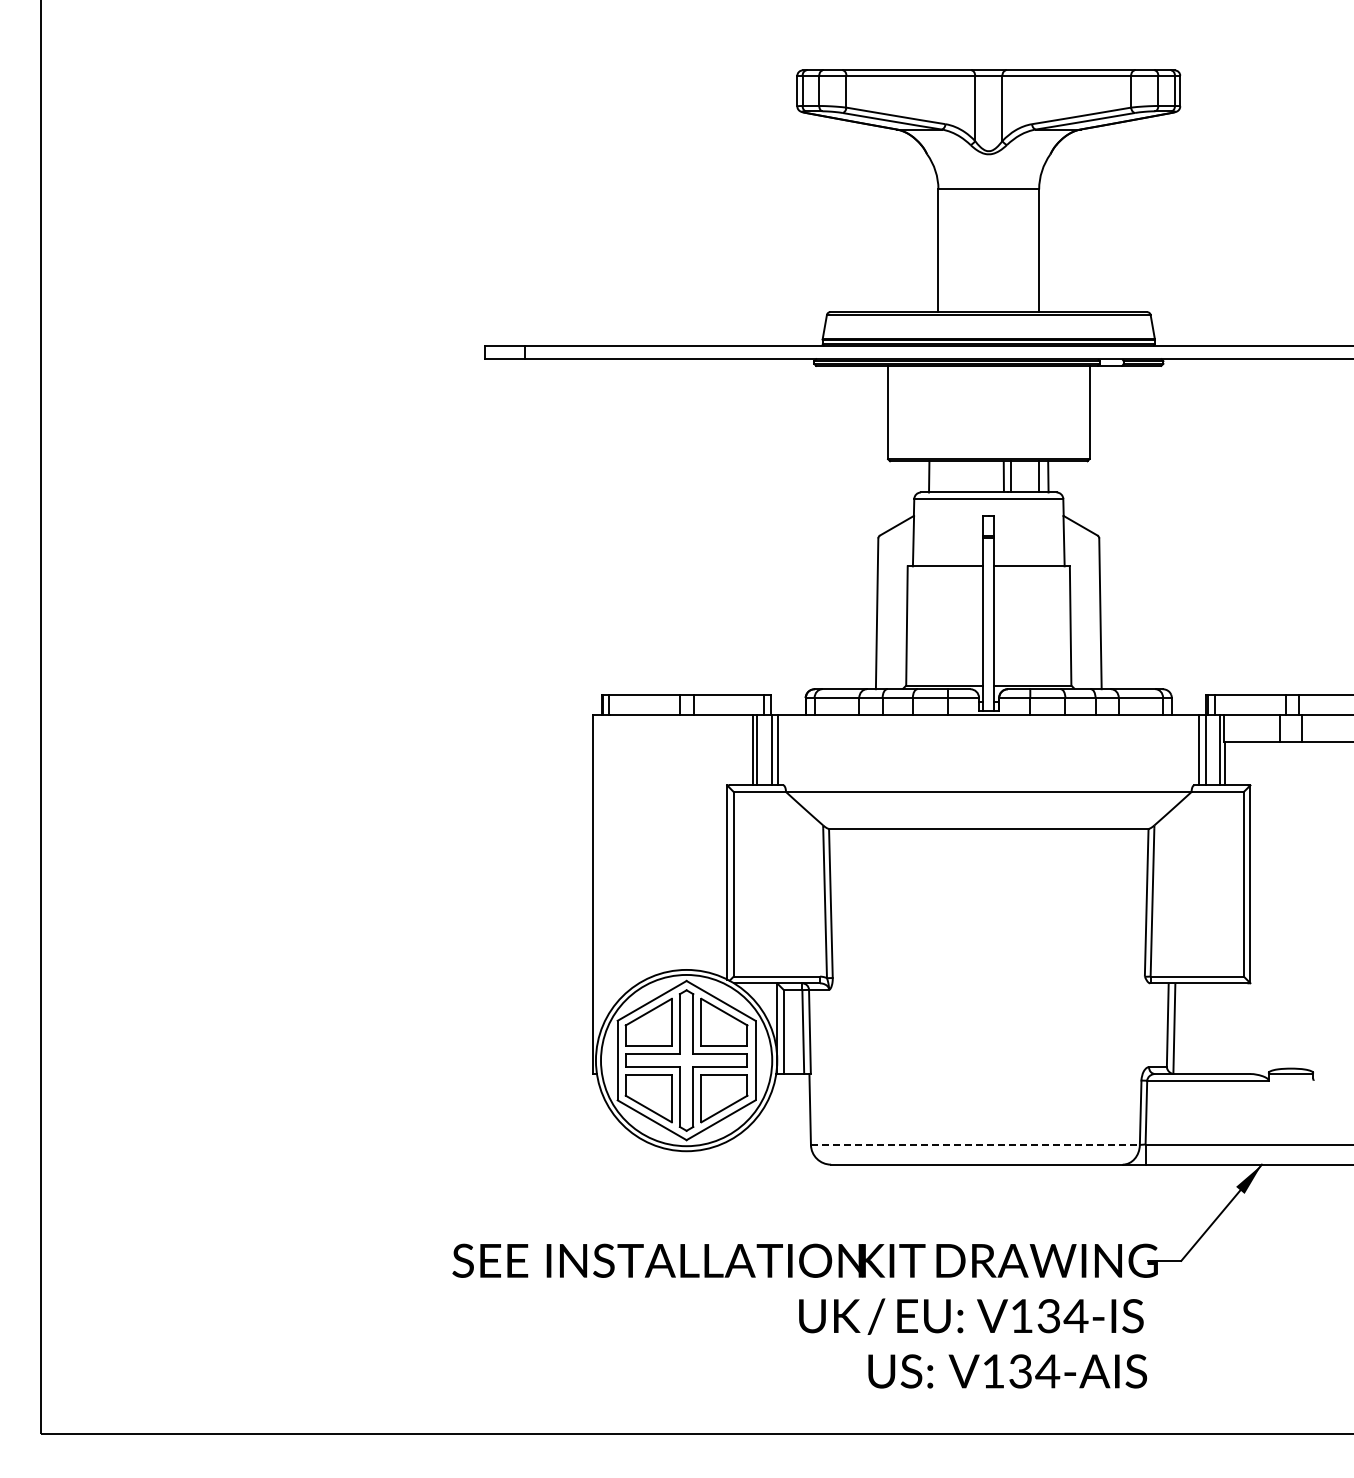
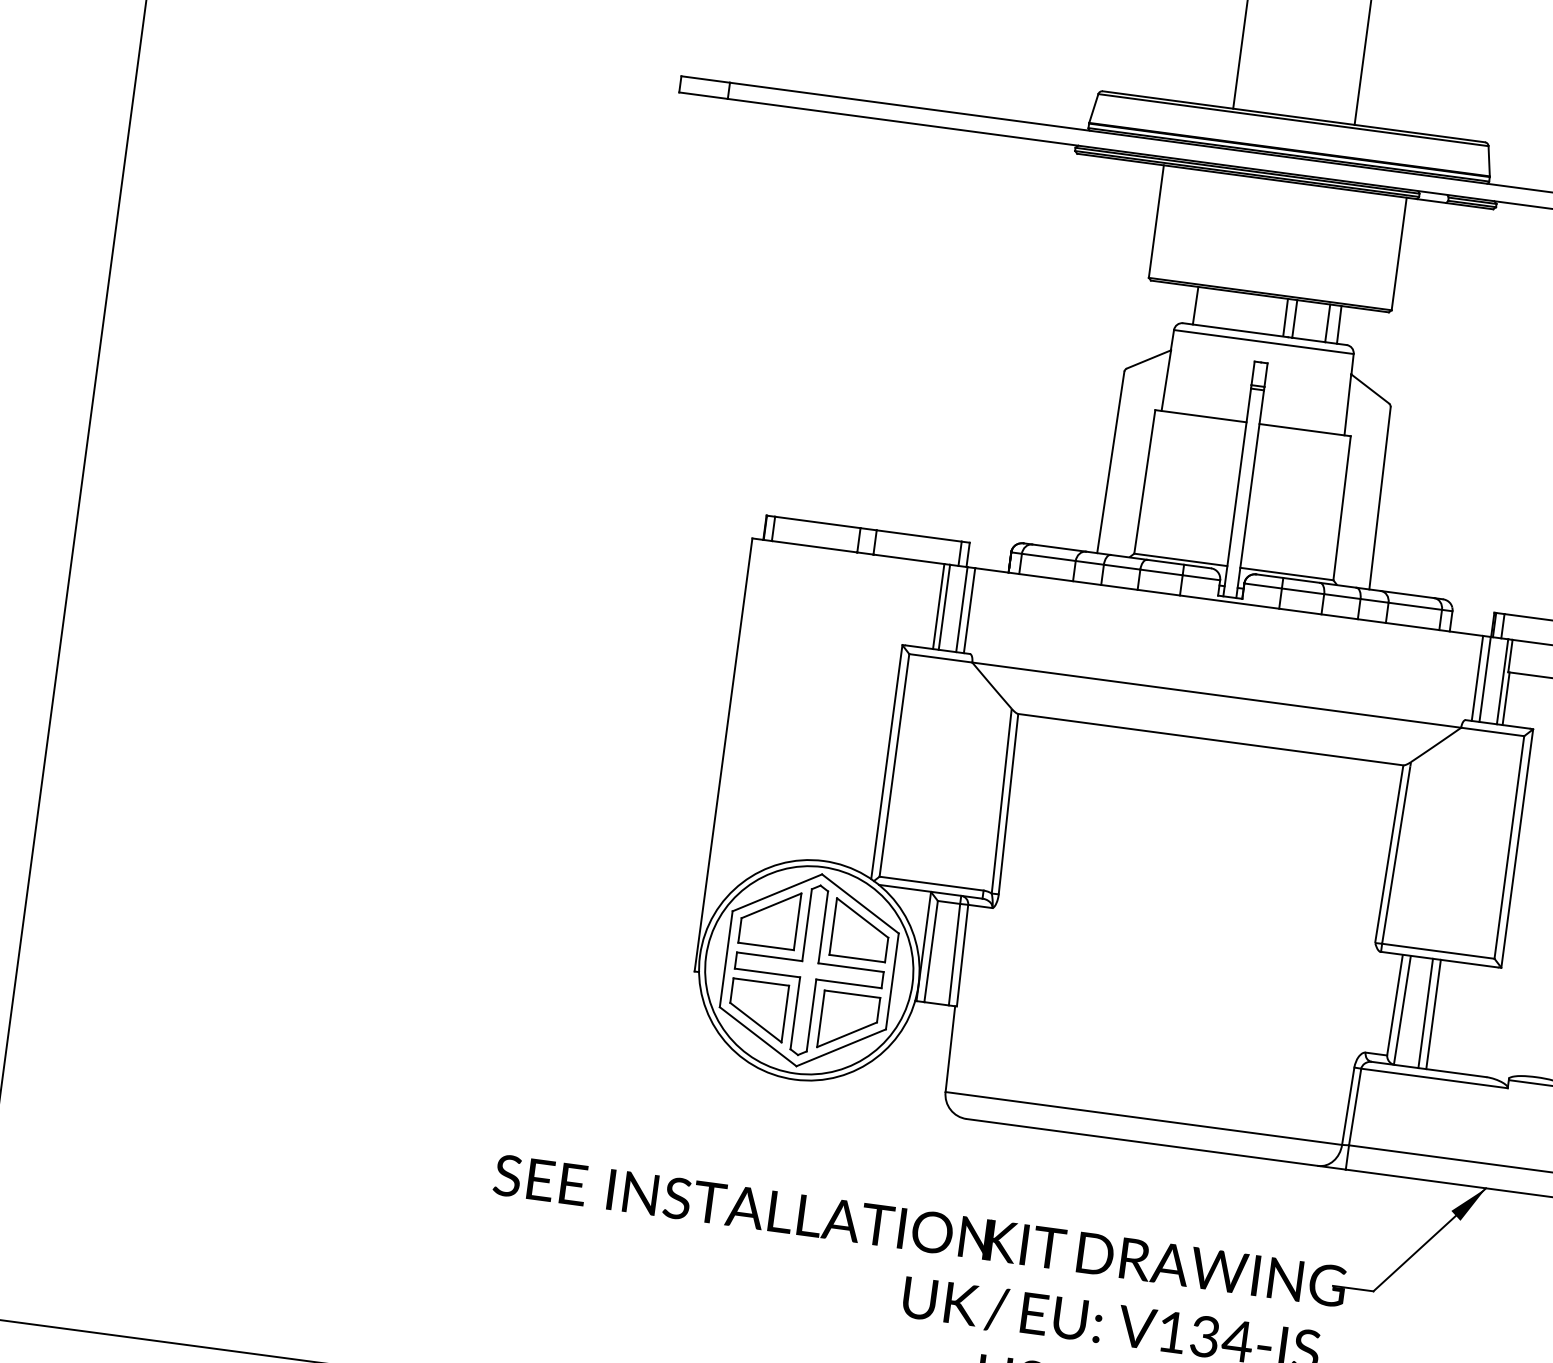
line: (1193, 1028) -> (1425, 1013), added
line: (1200, 1028) -> (1433, 1014), added
line: (975, 1144) -> (1144, 1117), dashed -> solid

